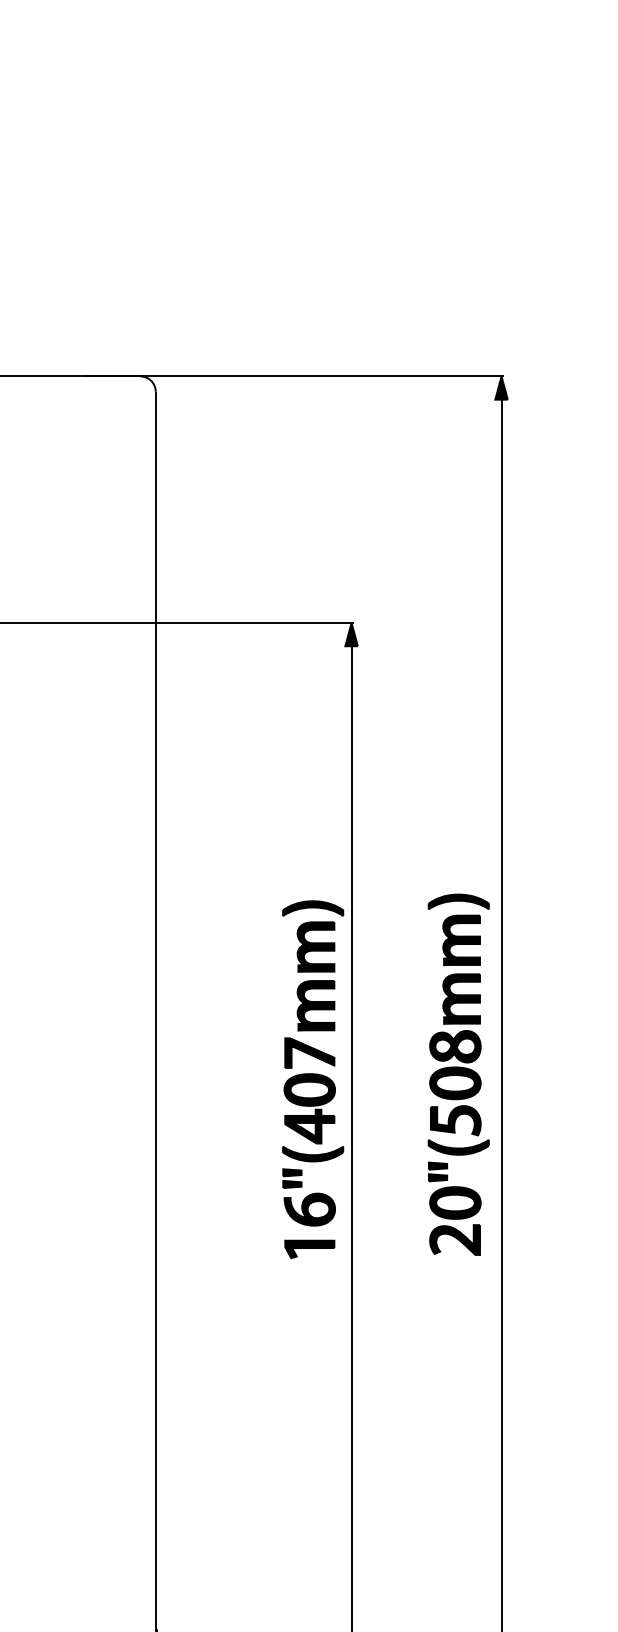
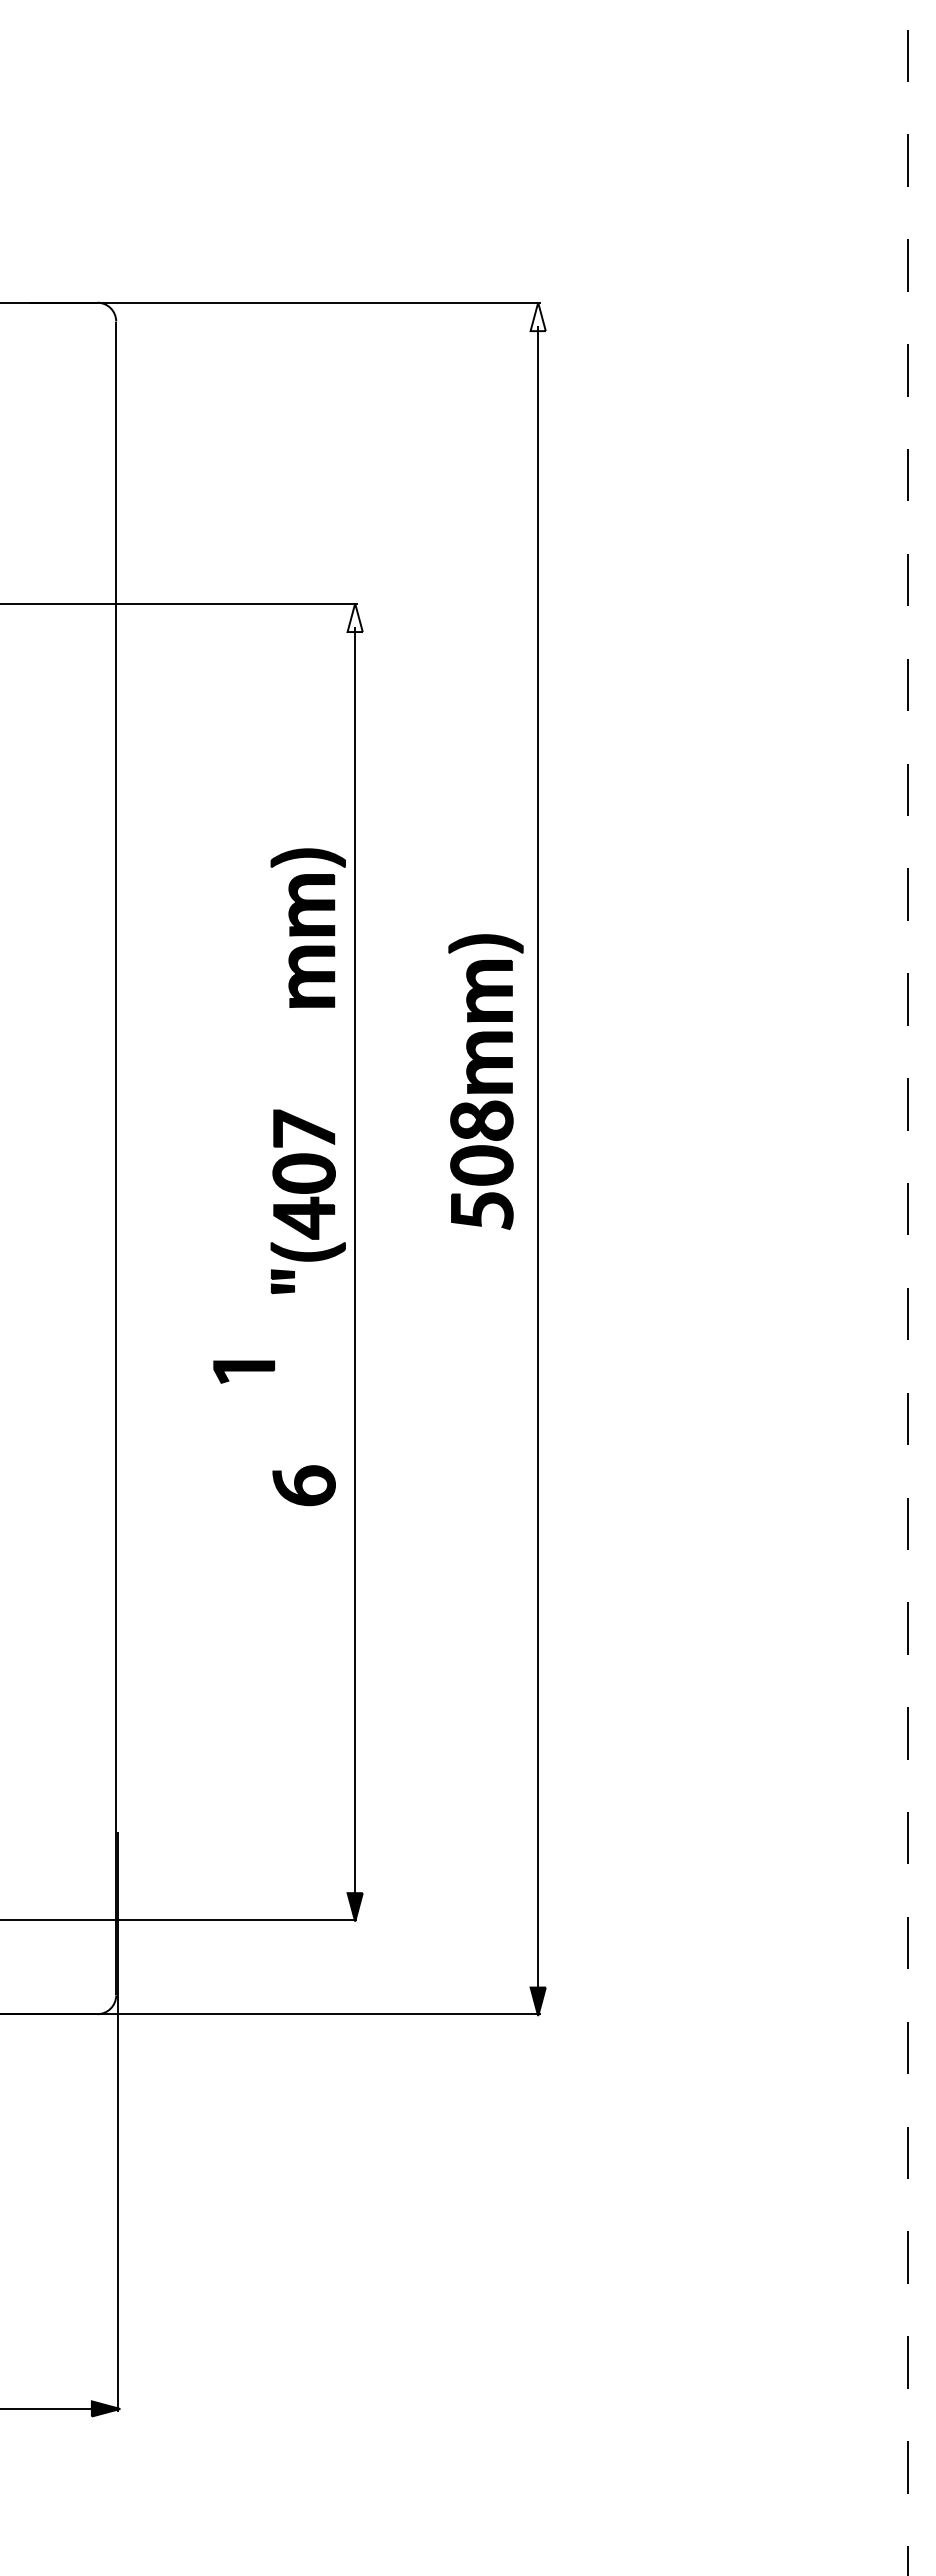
fill: (500, 387) -> (537, 316), removed
fill: (351, 634) -> (354, 617), removed
part: (312, 965) -> (307, 927), moved
part: (458, 1197) -> (485, 1304), removed
part: (309, 1209) -> (303, 1485), moved
part: (310, 1248) -> (244, 1371), moved

